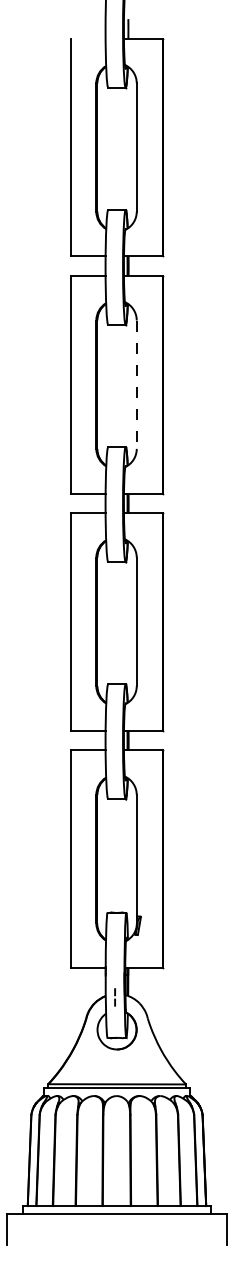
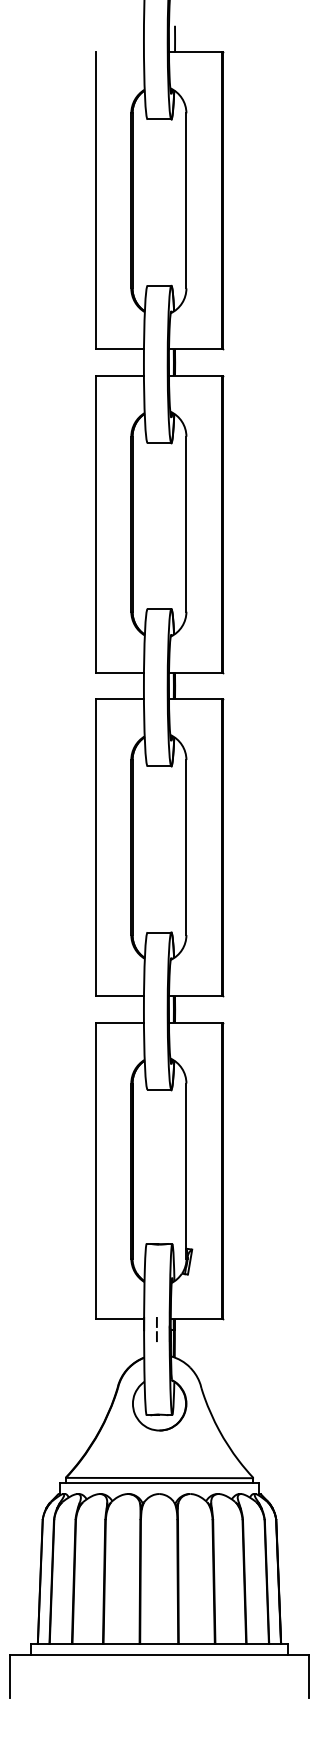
line: (136, 384) -> (186, 524), dashed -> solid
line: (114, 995) -> (156, 1327), moved

